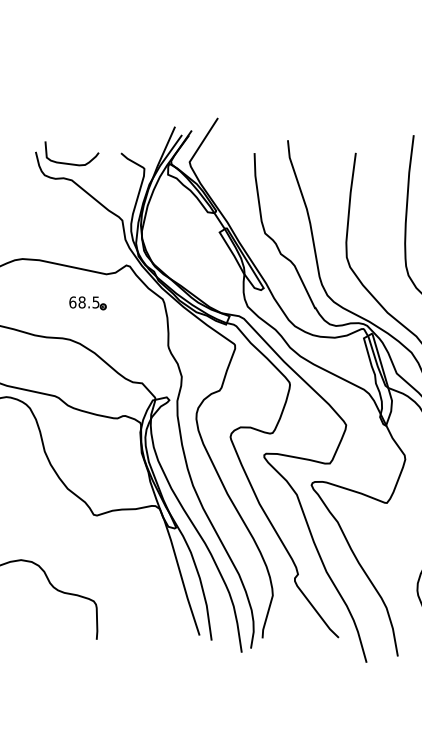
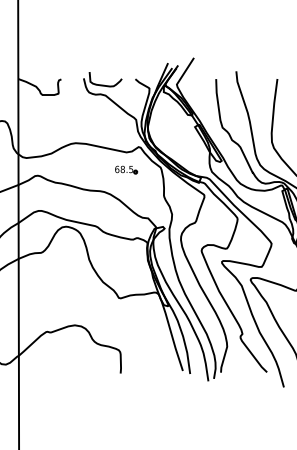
part: (88, 302) -> (126, 169), moved

